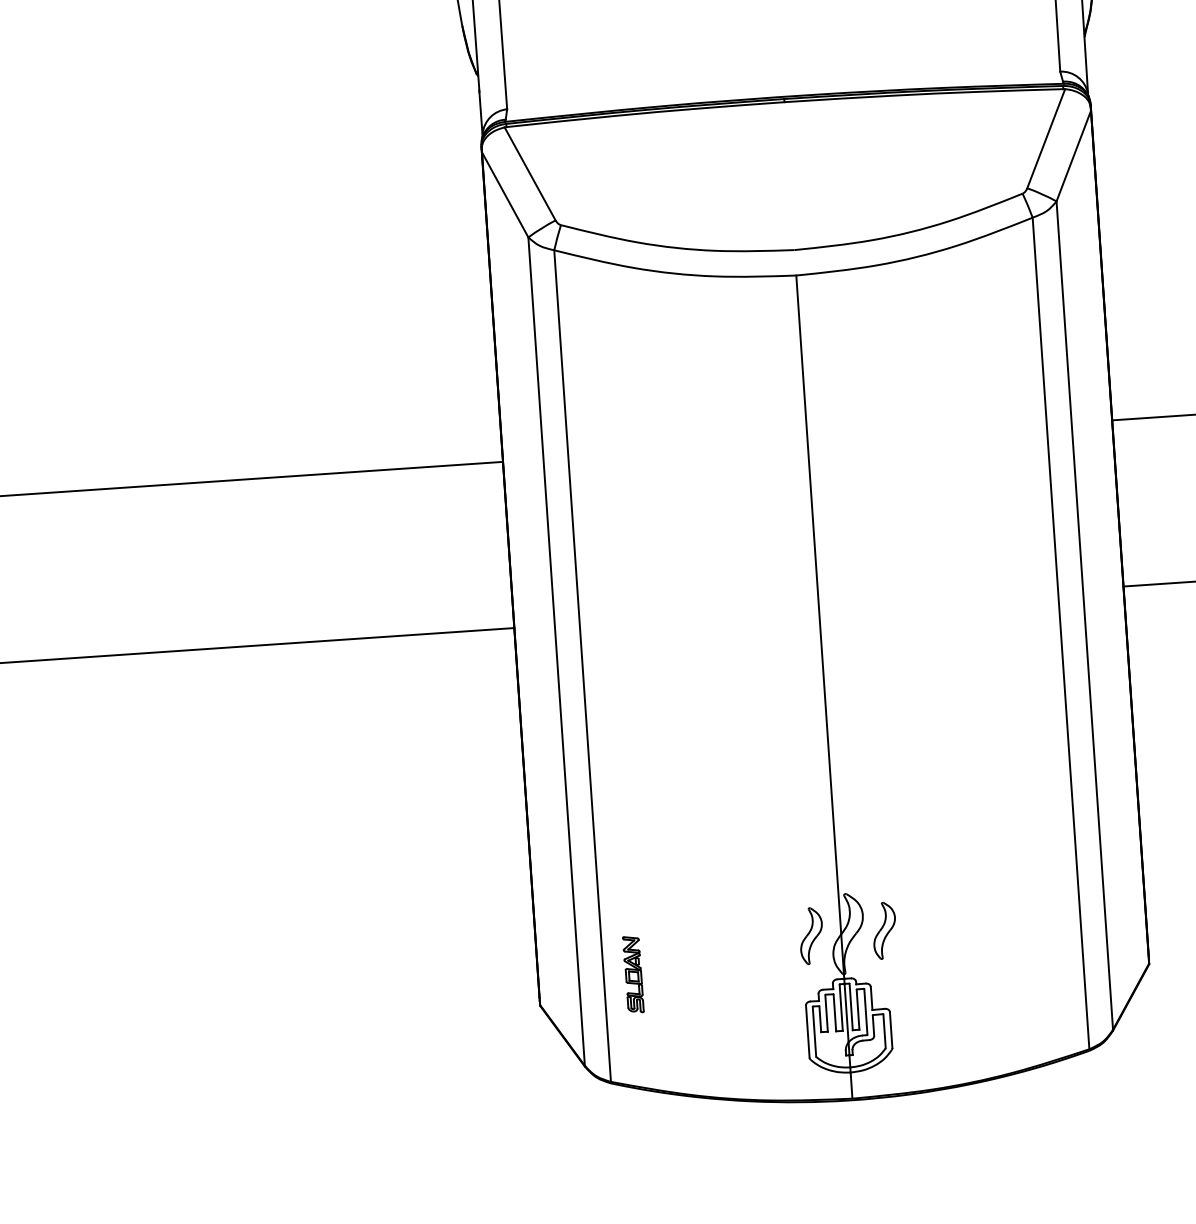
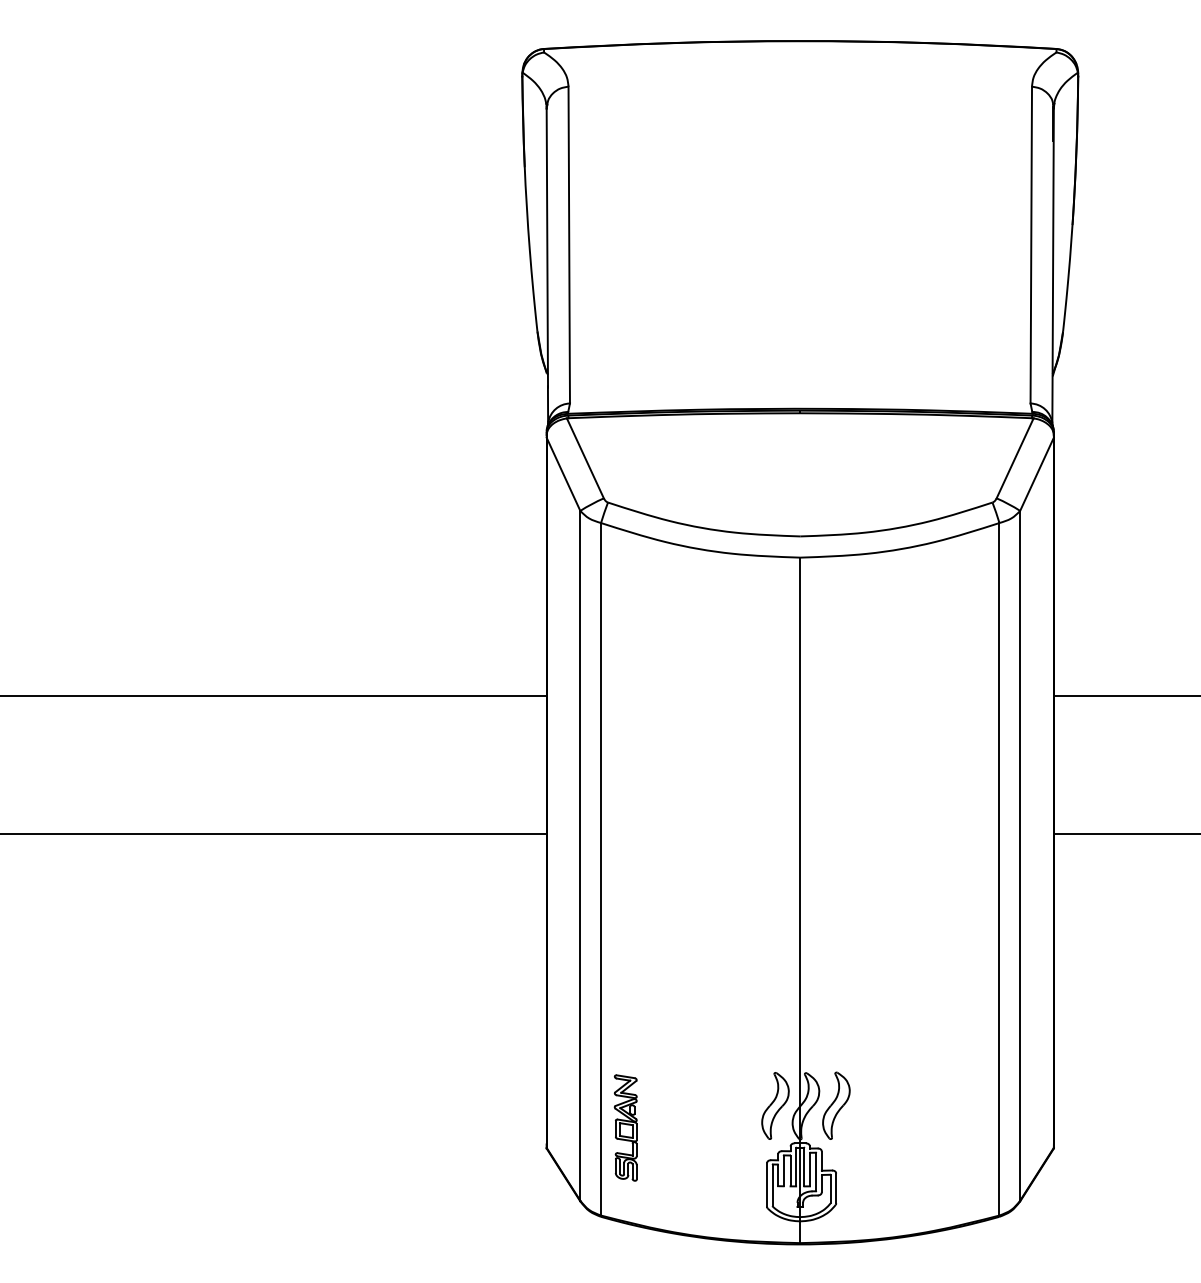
part: (884, 930) -> (836, 1105), size x1.43
part: (811, 935) -> (775, 1105), size x1.43
part: (633, 974) -> (625, 1127), size x1.67

